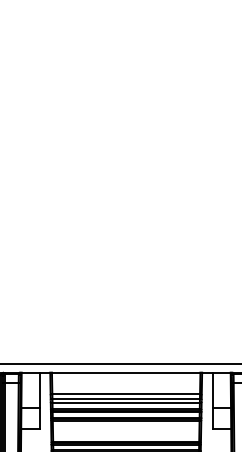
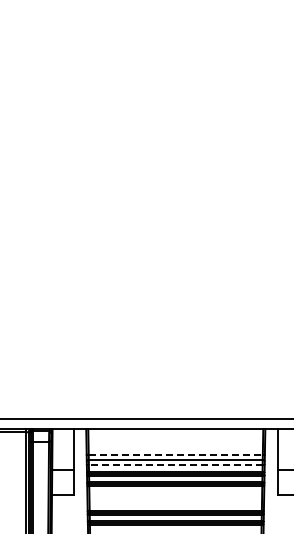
line: (126, 394) -> (176, 454), solid -> dashed
line: (125, 402) -> (175, 464), solid -> dashed

